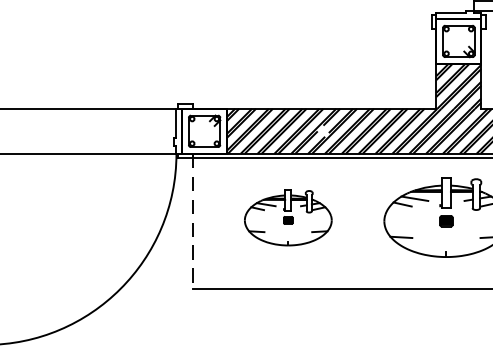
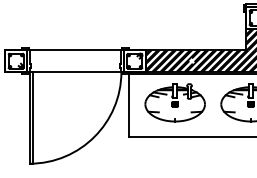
part: (286, 217) -> (174, 102), size x1.43
line: (193, 221) -> (129, 104), dashed -> solid

